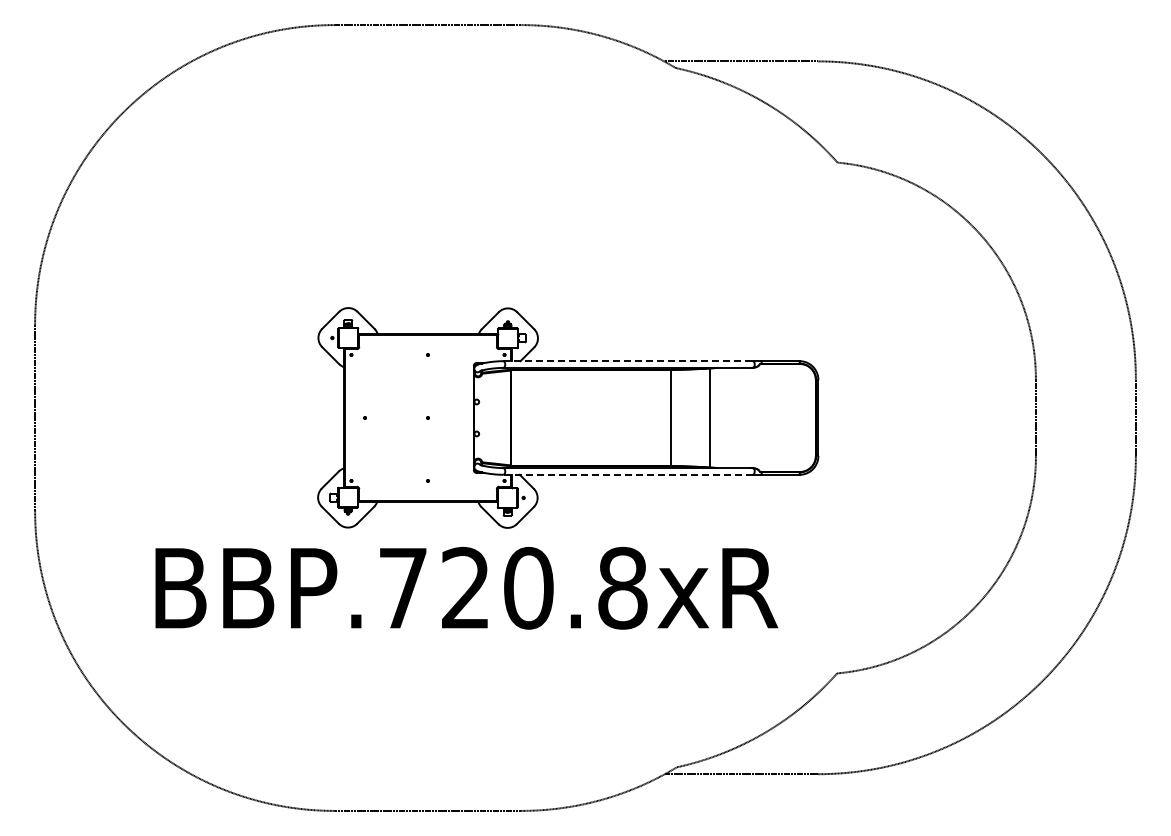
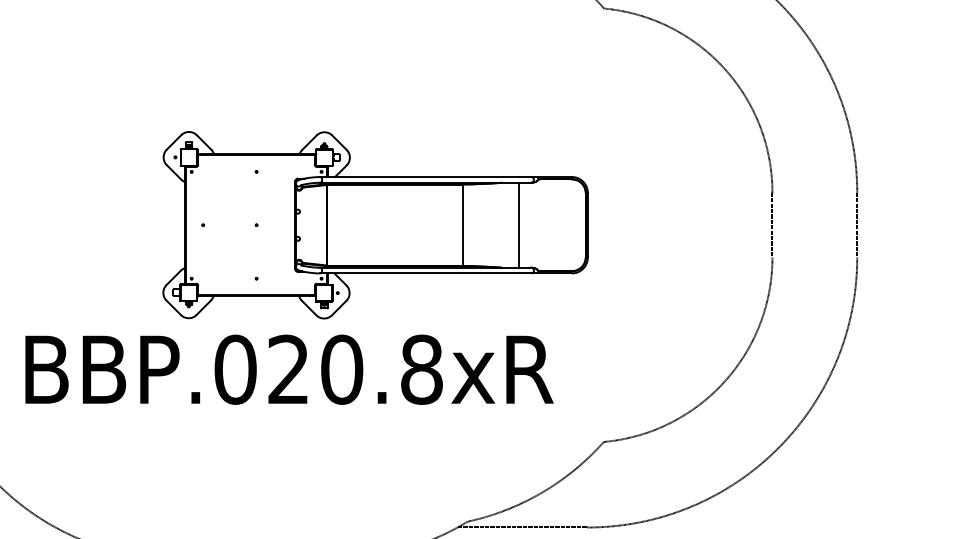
line: (627, 361) -> (425, 177), dashed -> solid
line: (709, 417) -> (518, 224), moved
line: (627, 474) -> (425, 273), dashed -> solid
text: (403, 587) -> (235, 369), BBP.720.8xR -> BBP.020.8xR

